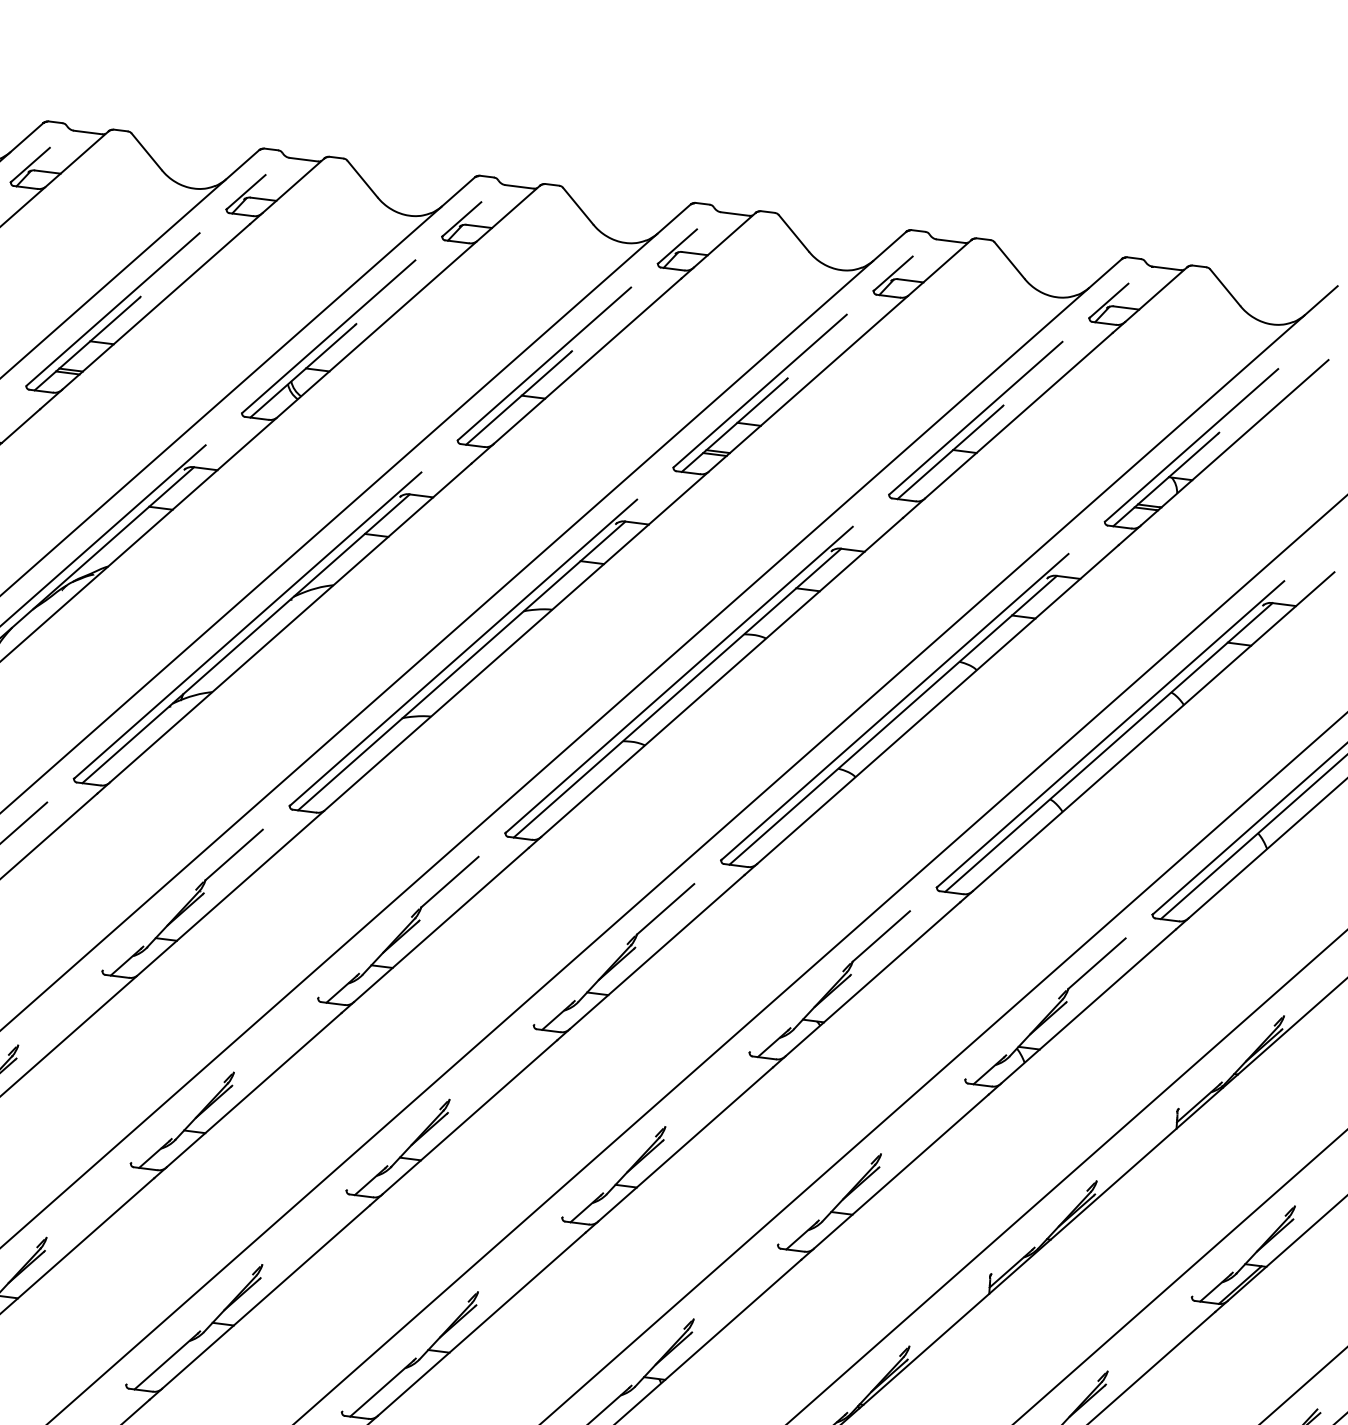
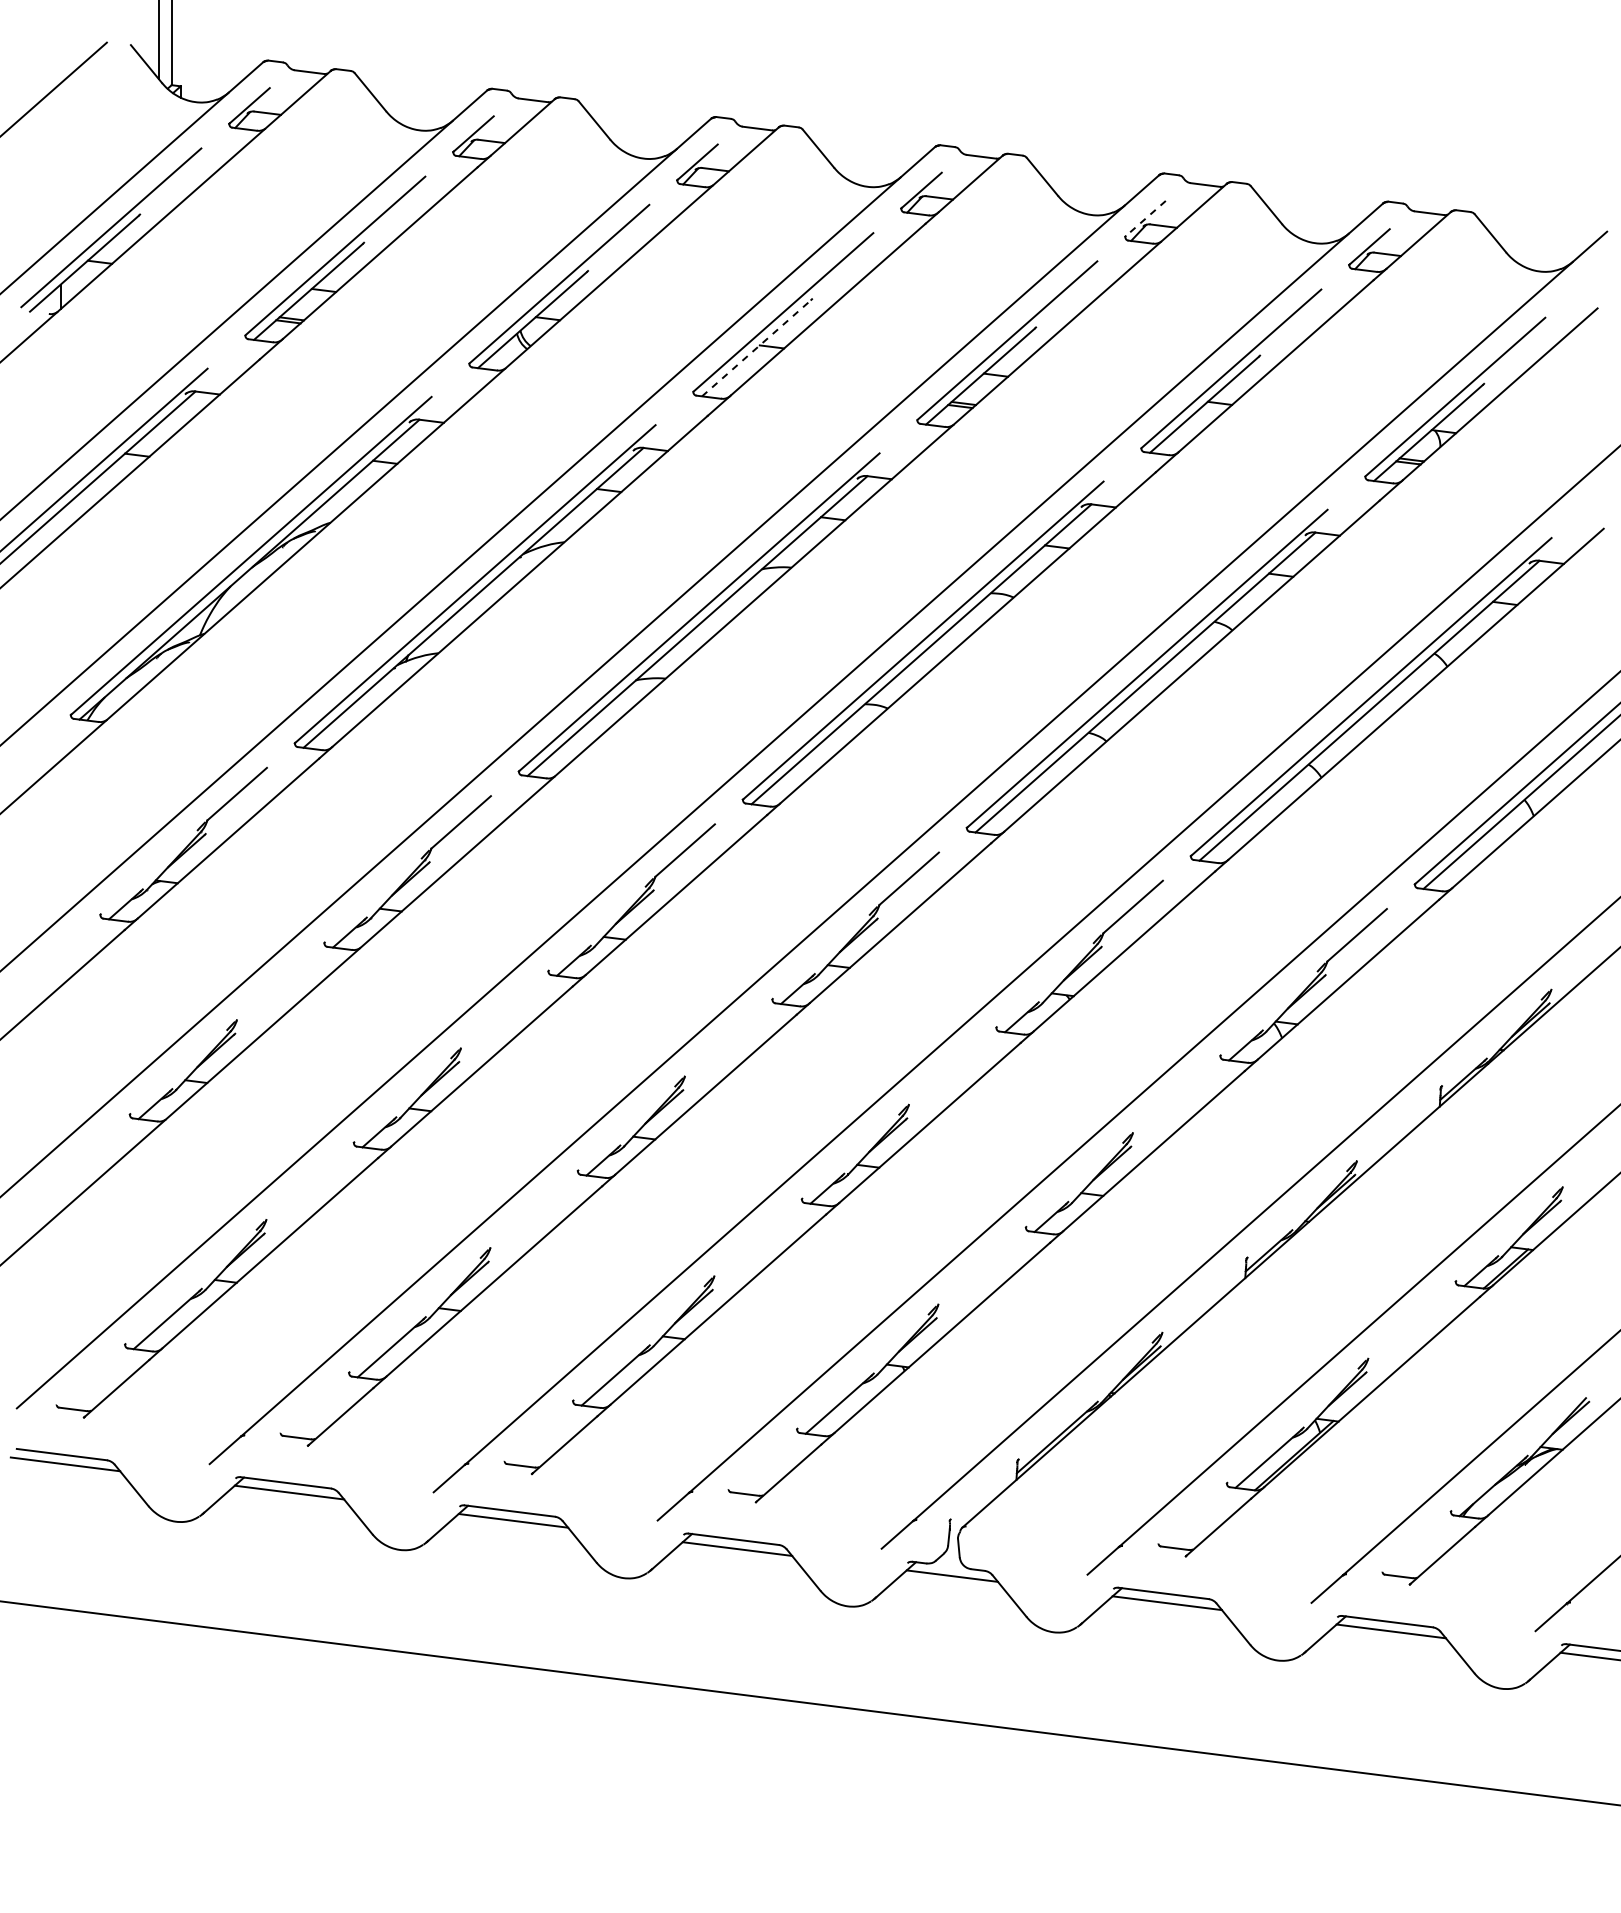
line: (893, 274) -> (1145, 219), solid -> dashed
line: (518, 398) -> (756, 348), solid -> dashed

